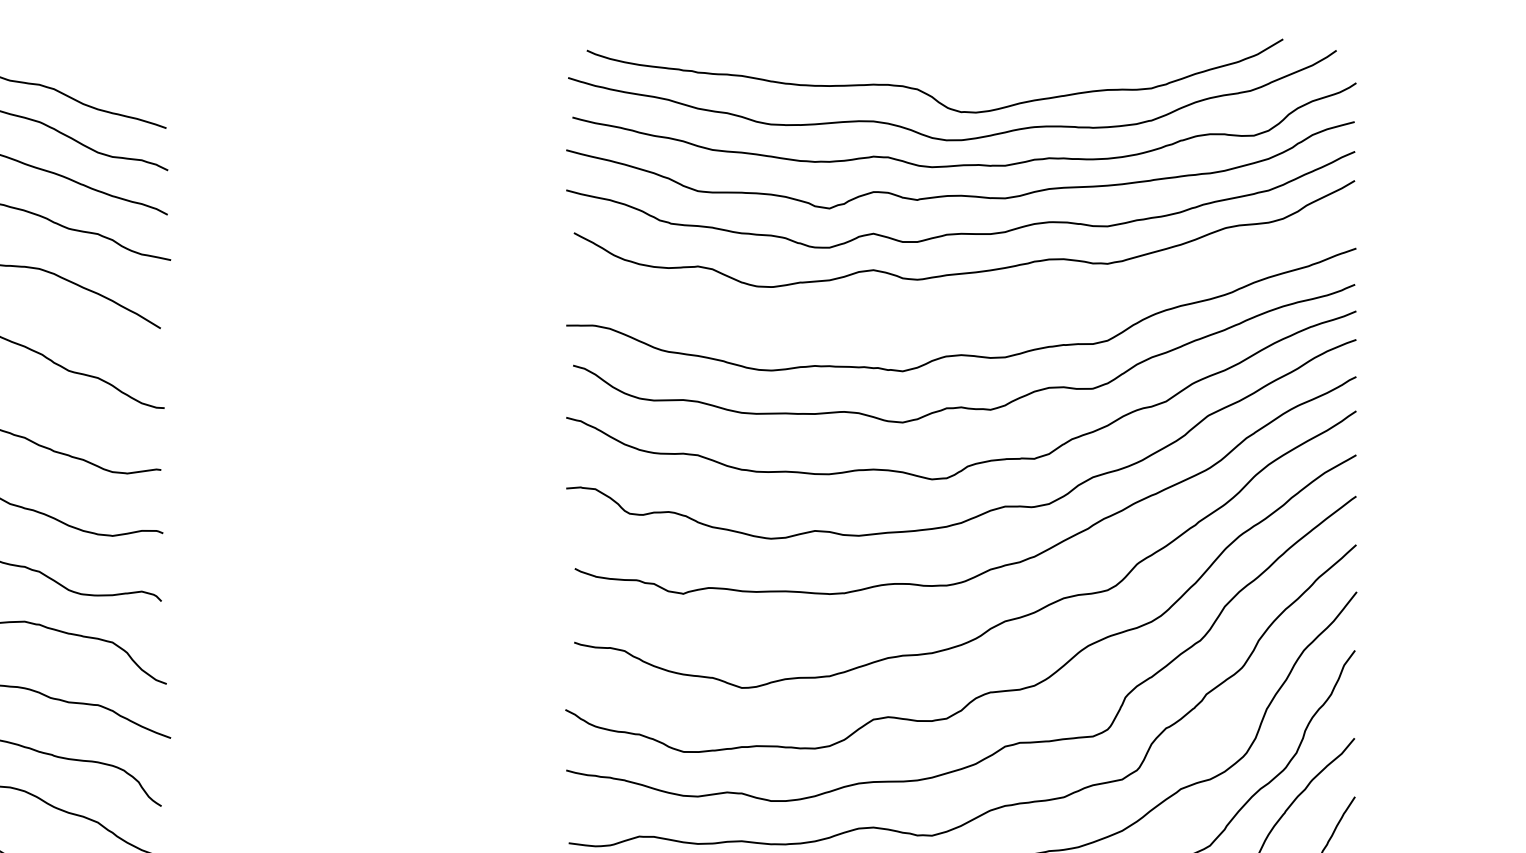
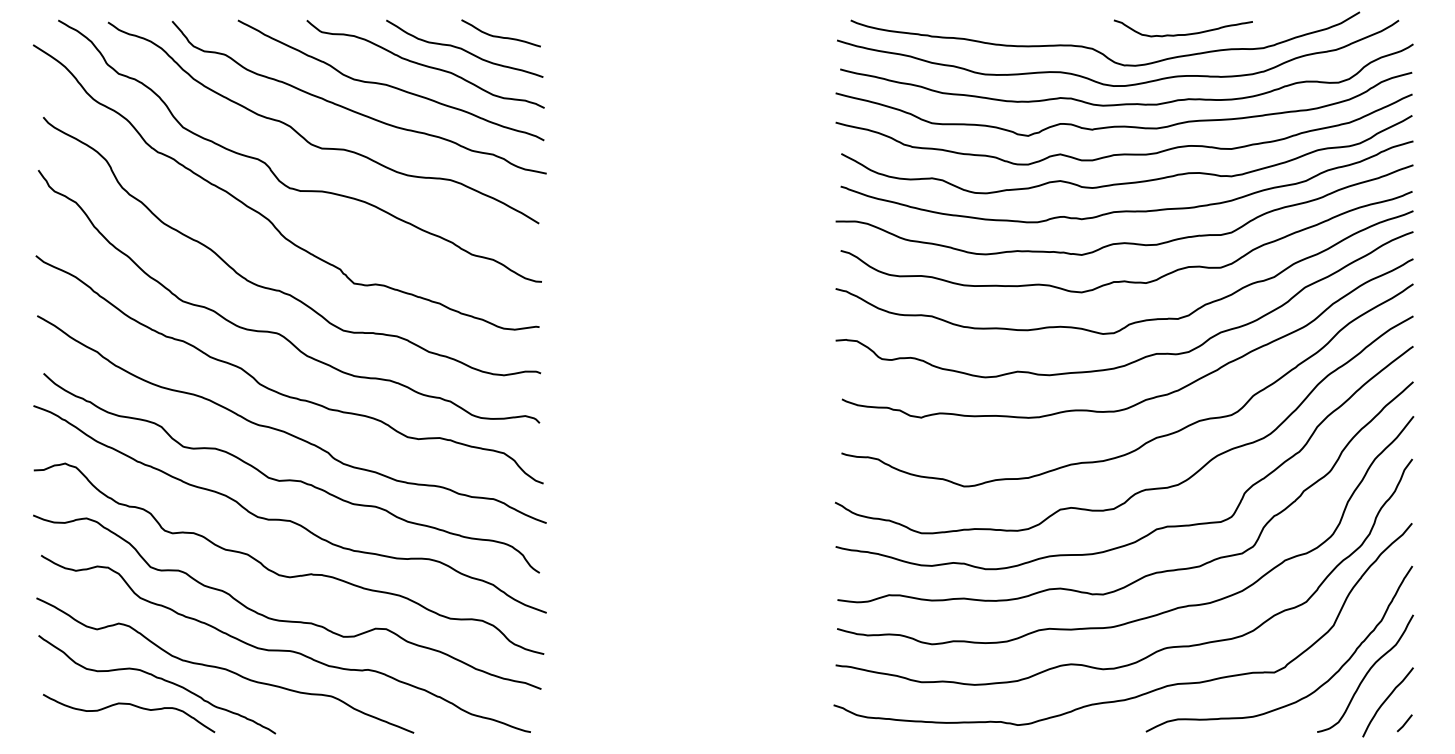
curve: (1040, 69) -> (1182, 34), added
curve: (107, 72) -> (500, 36), added
curve: (963, 310) -> (1126, 210), added

